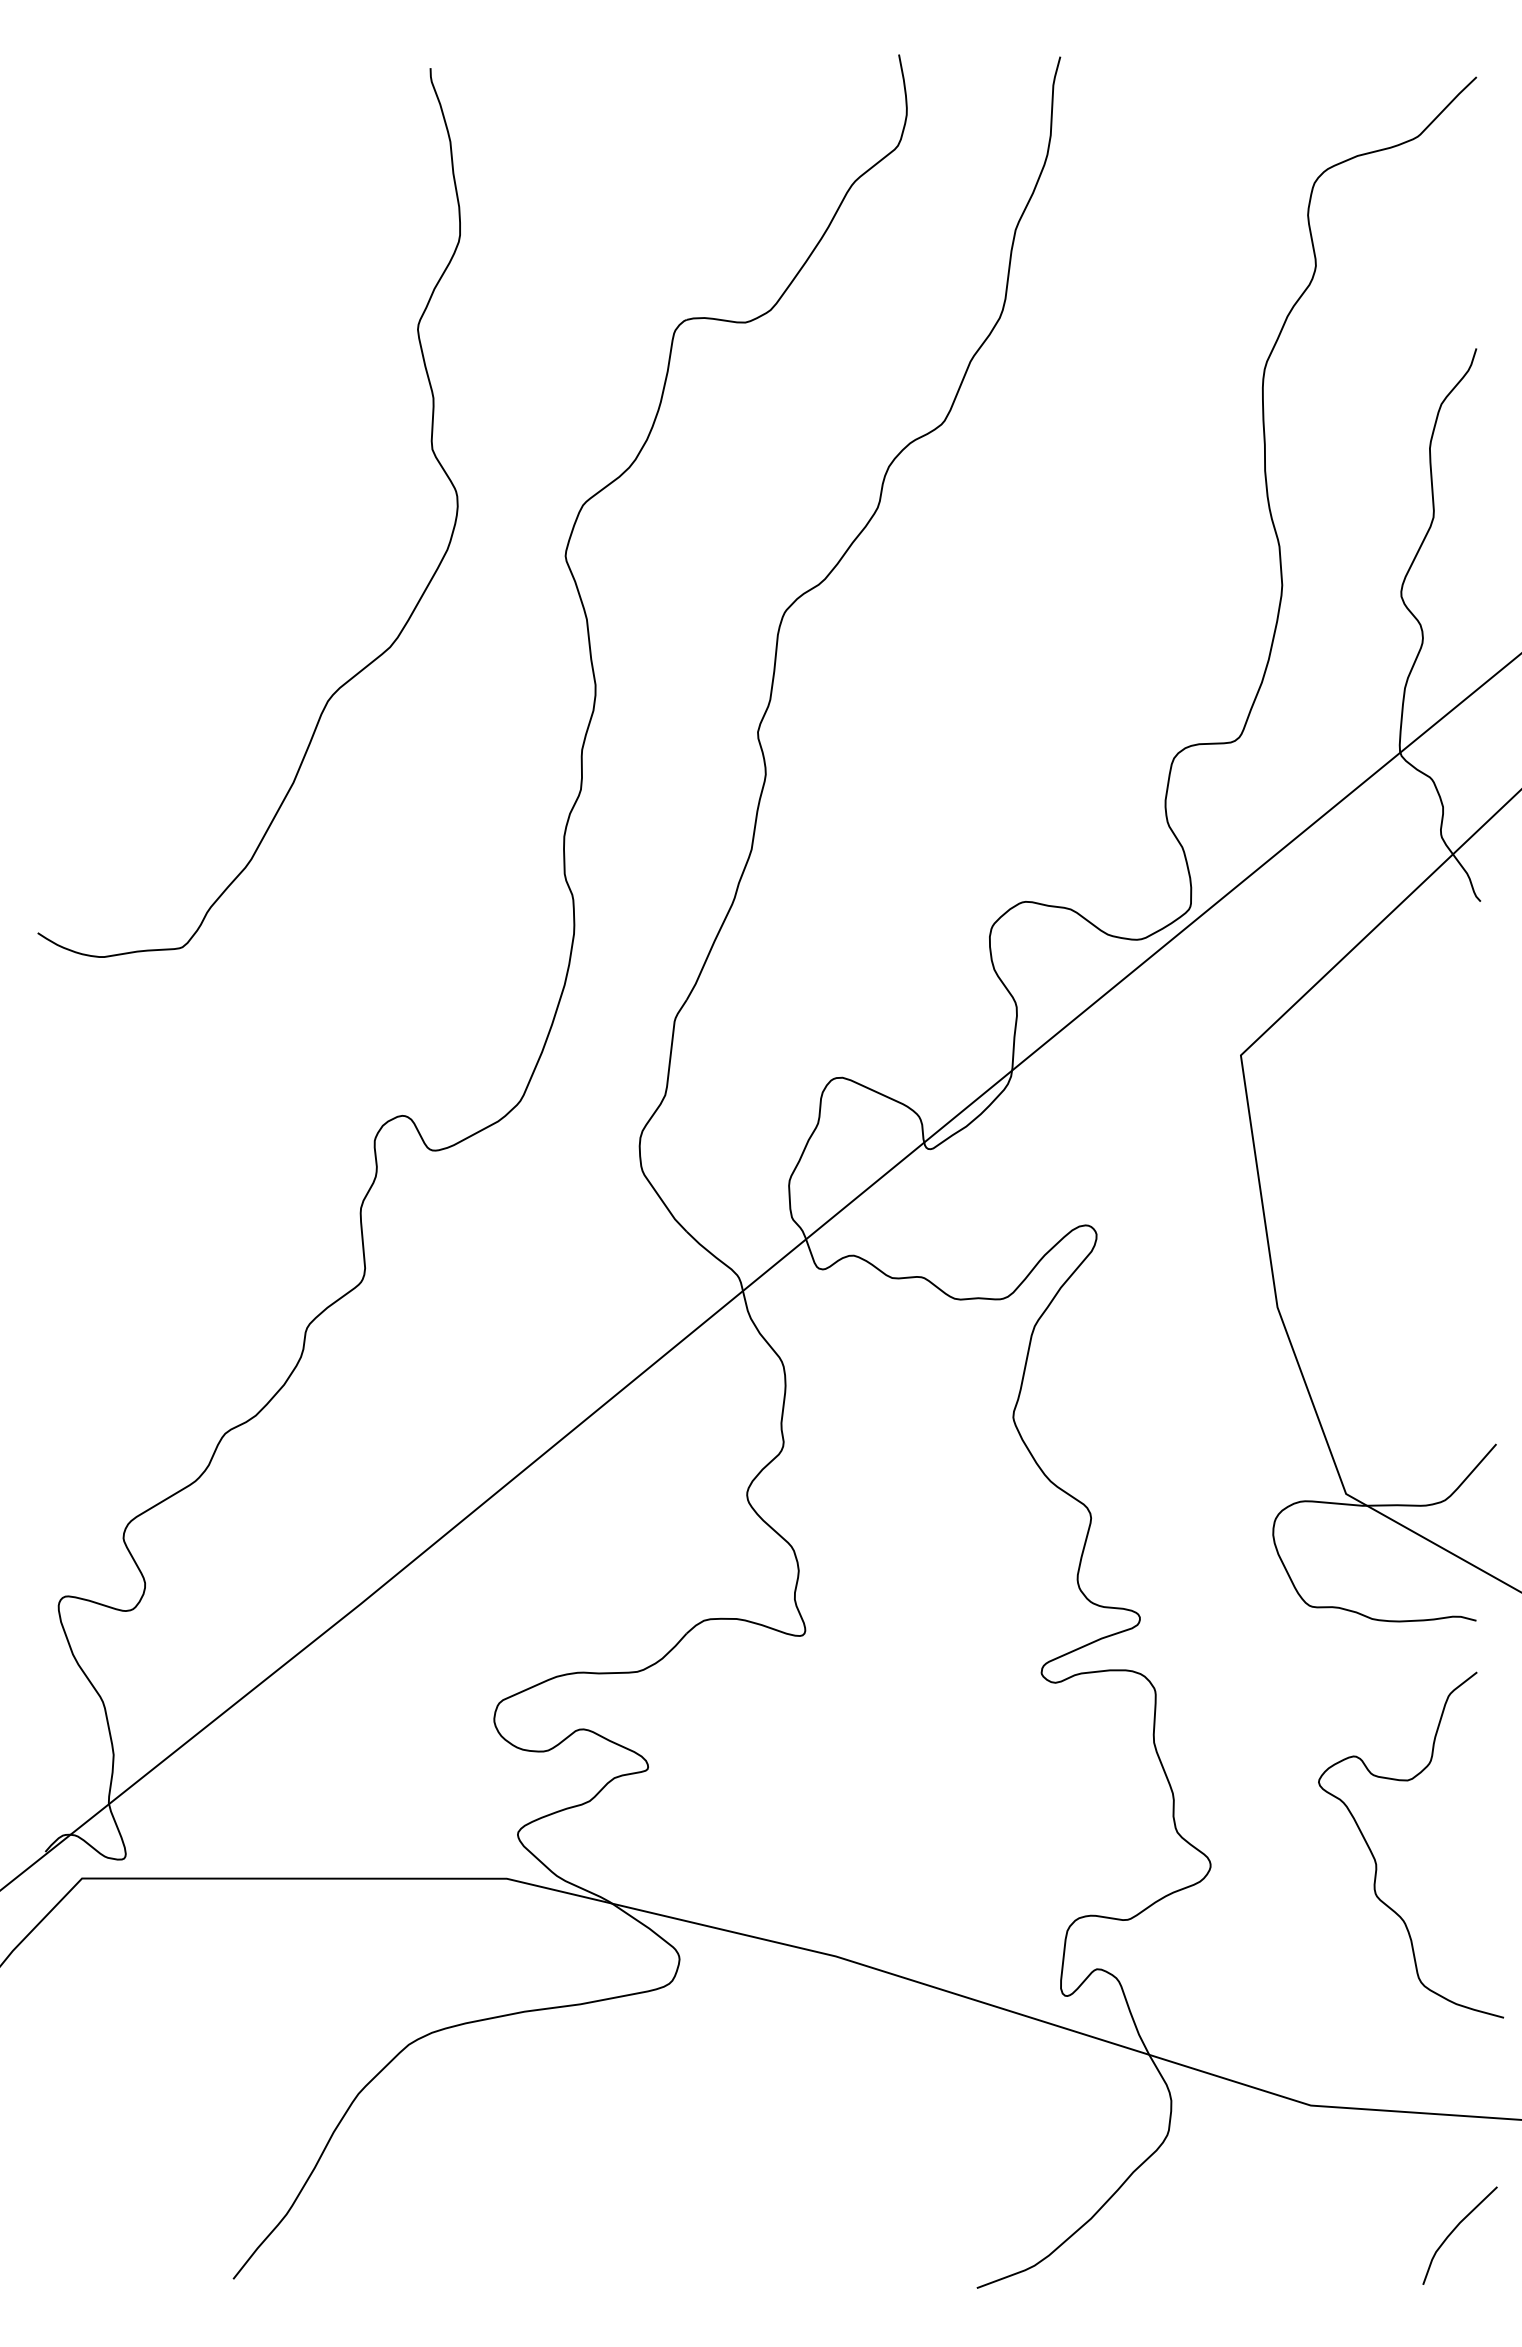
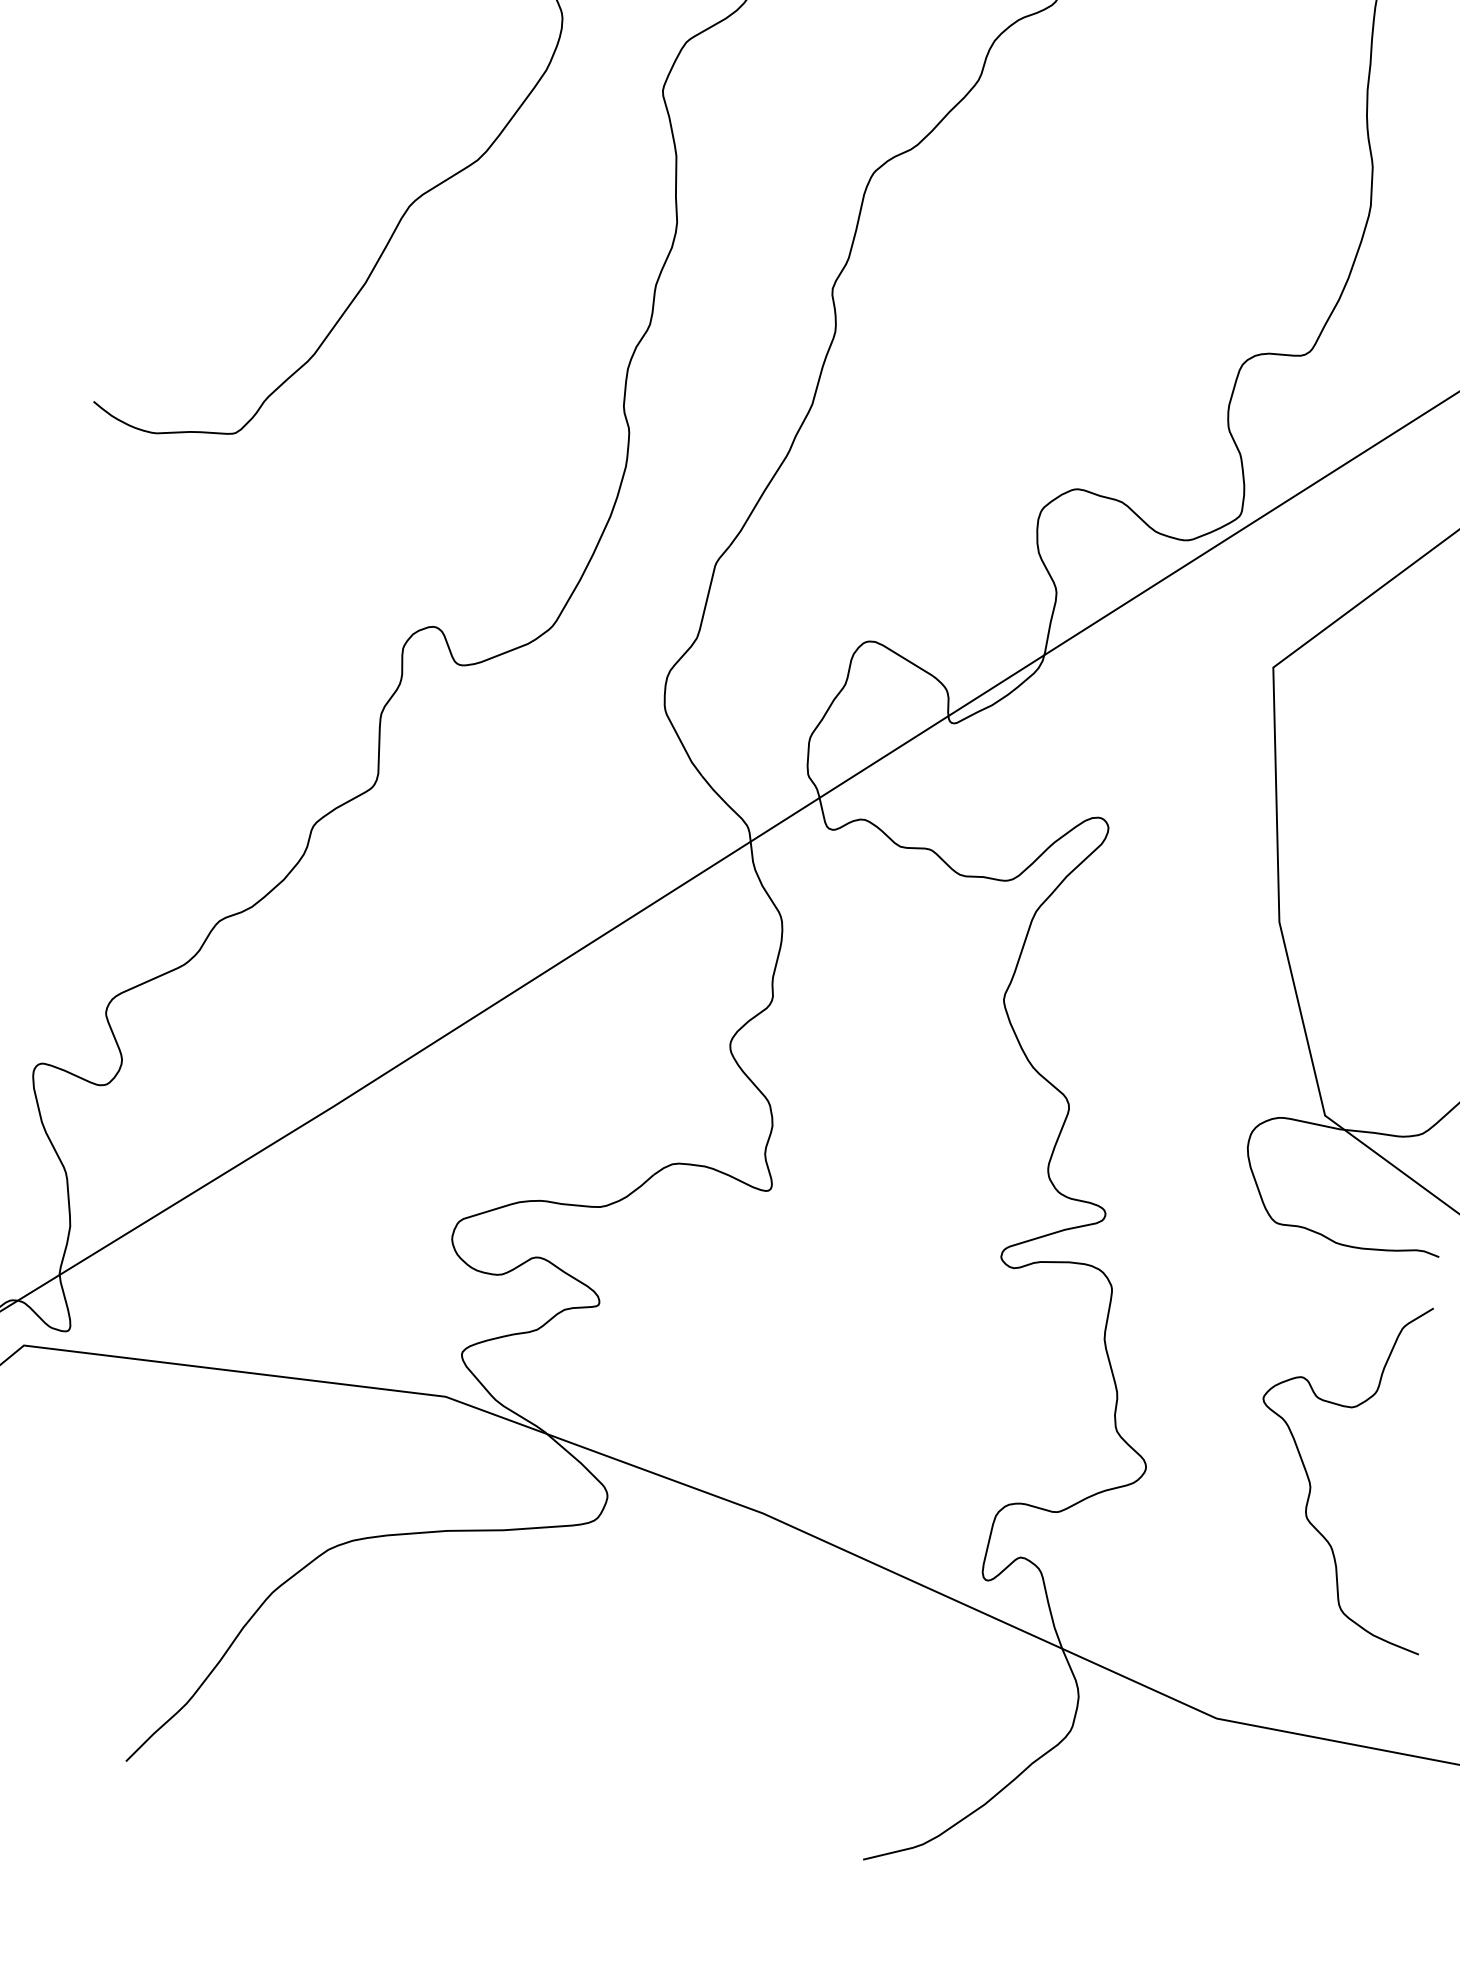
curve: (1454, 2230) -> (1344, 1859), removed

